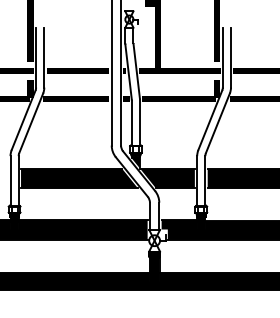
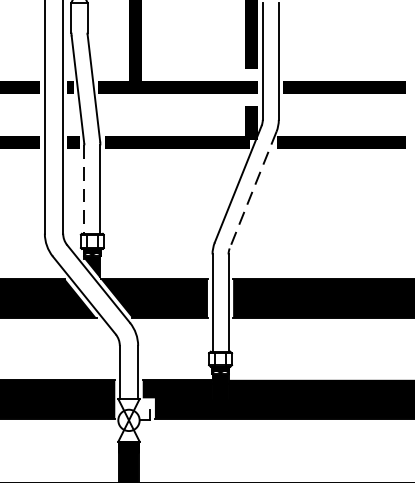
line: (131, 123) -> (83, 190), solid -> dashed
line: (217, 123) -> (252, 190), solid -> dashed

